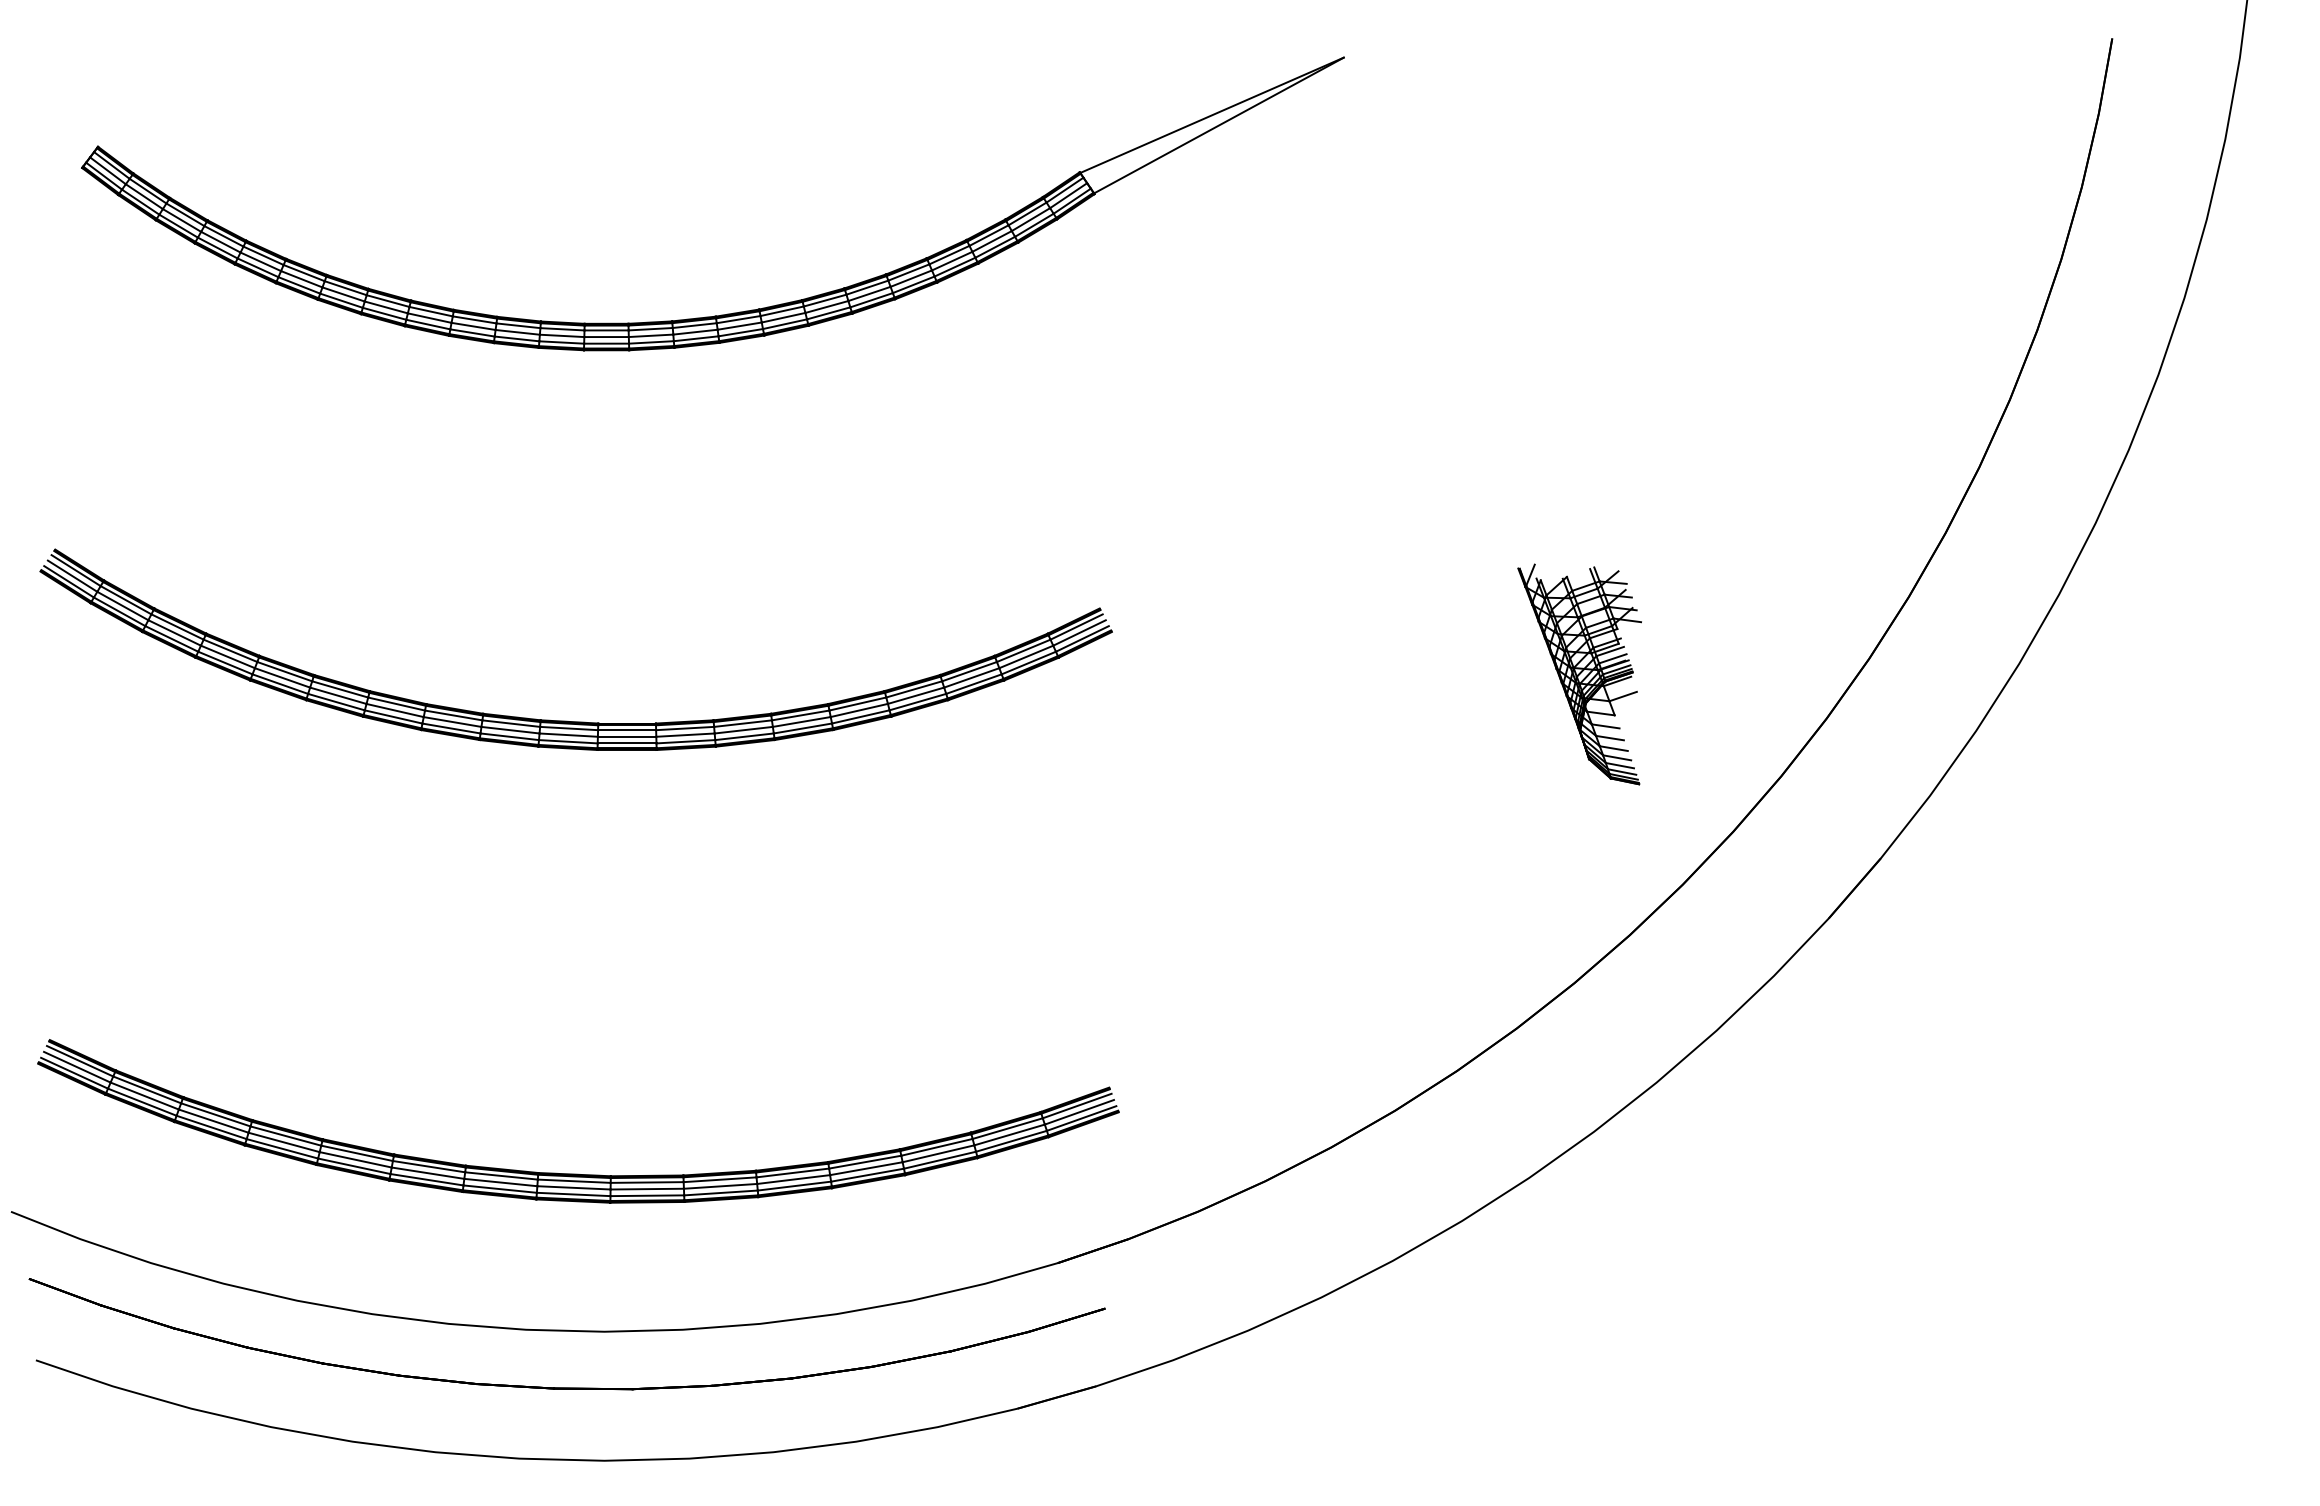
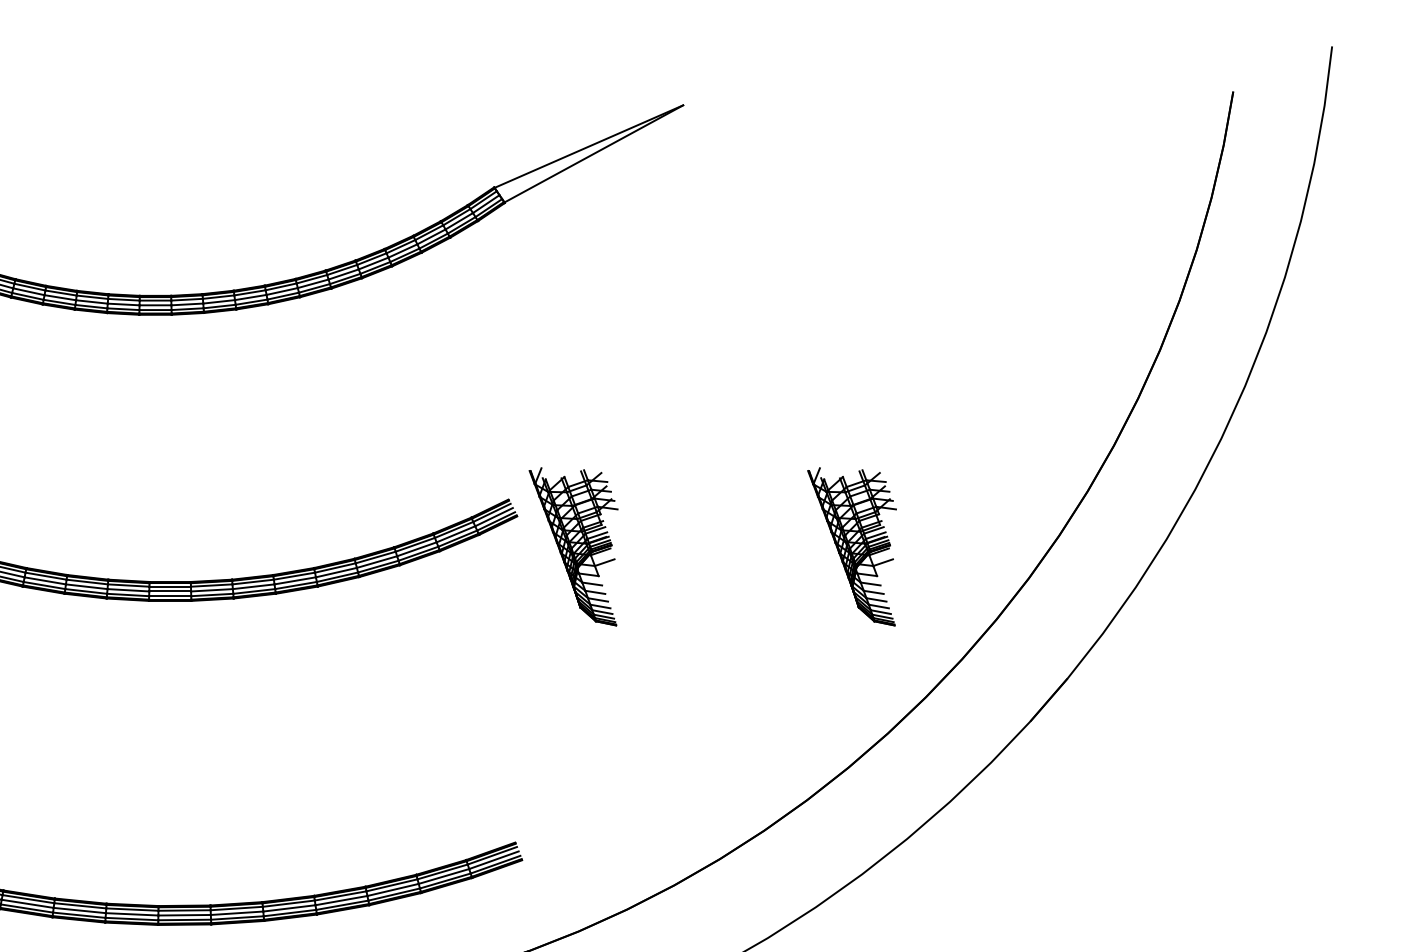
part: (1190, 674) -> (573, 546), added

